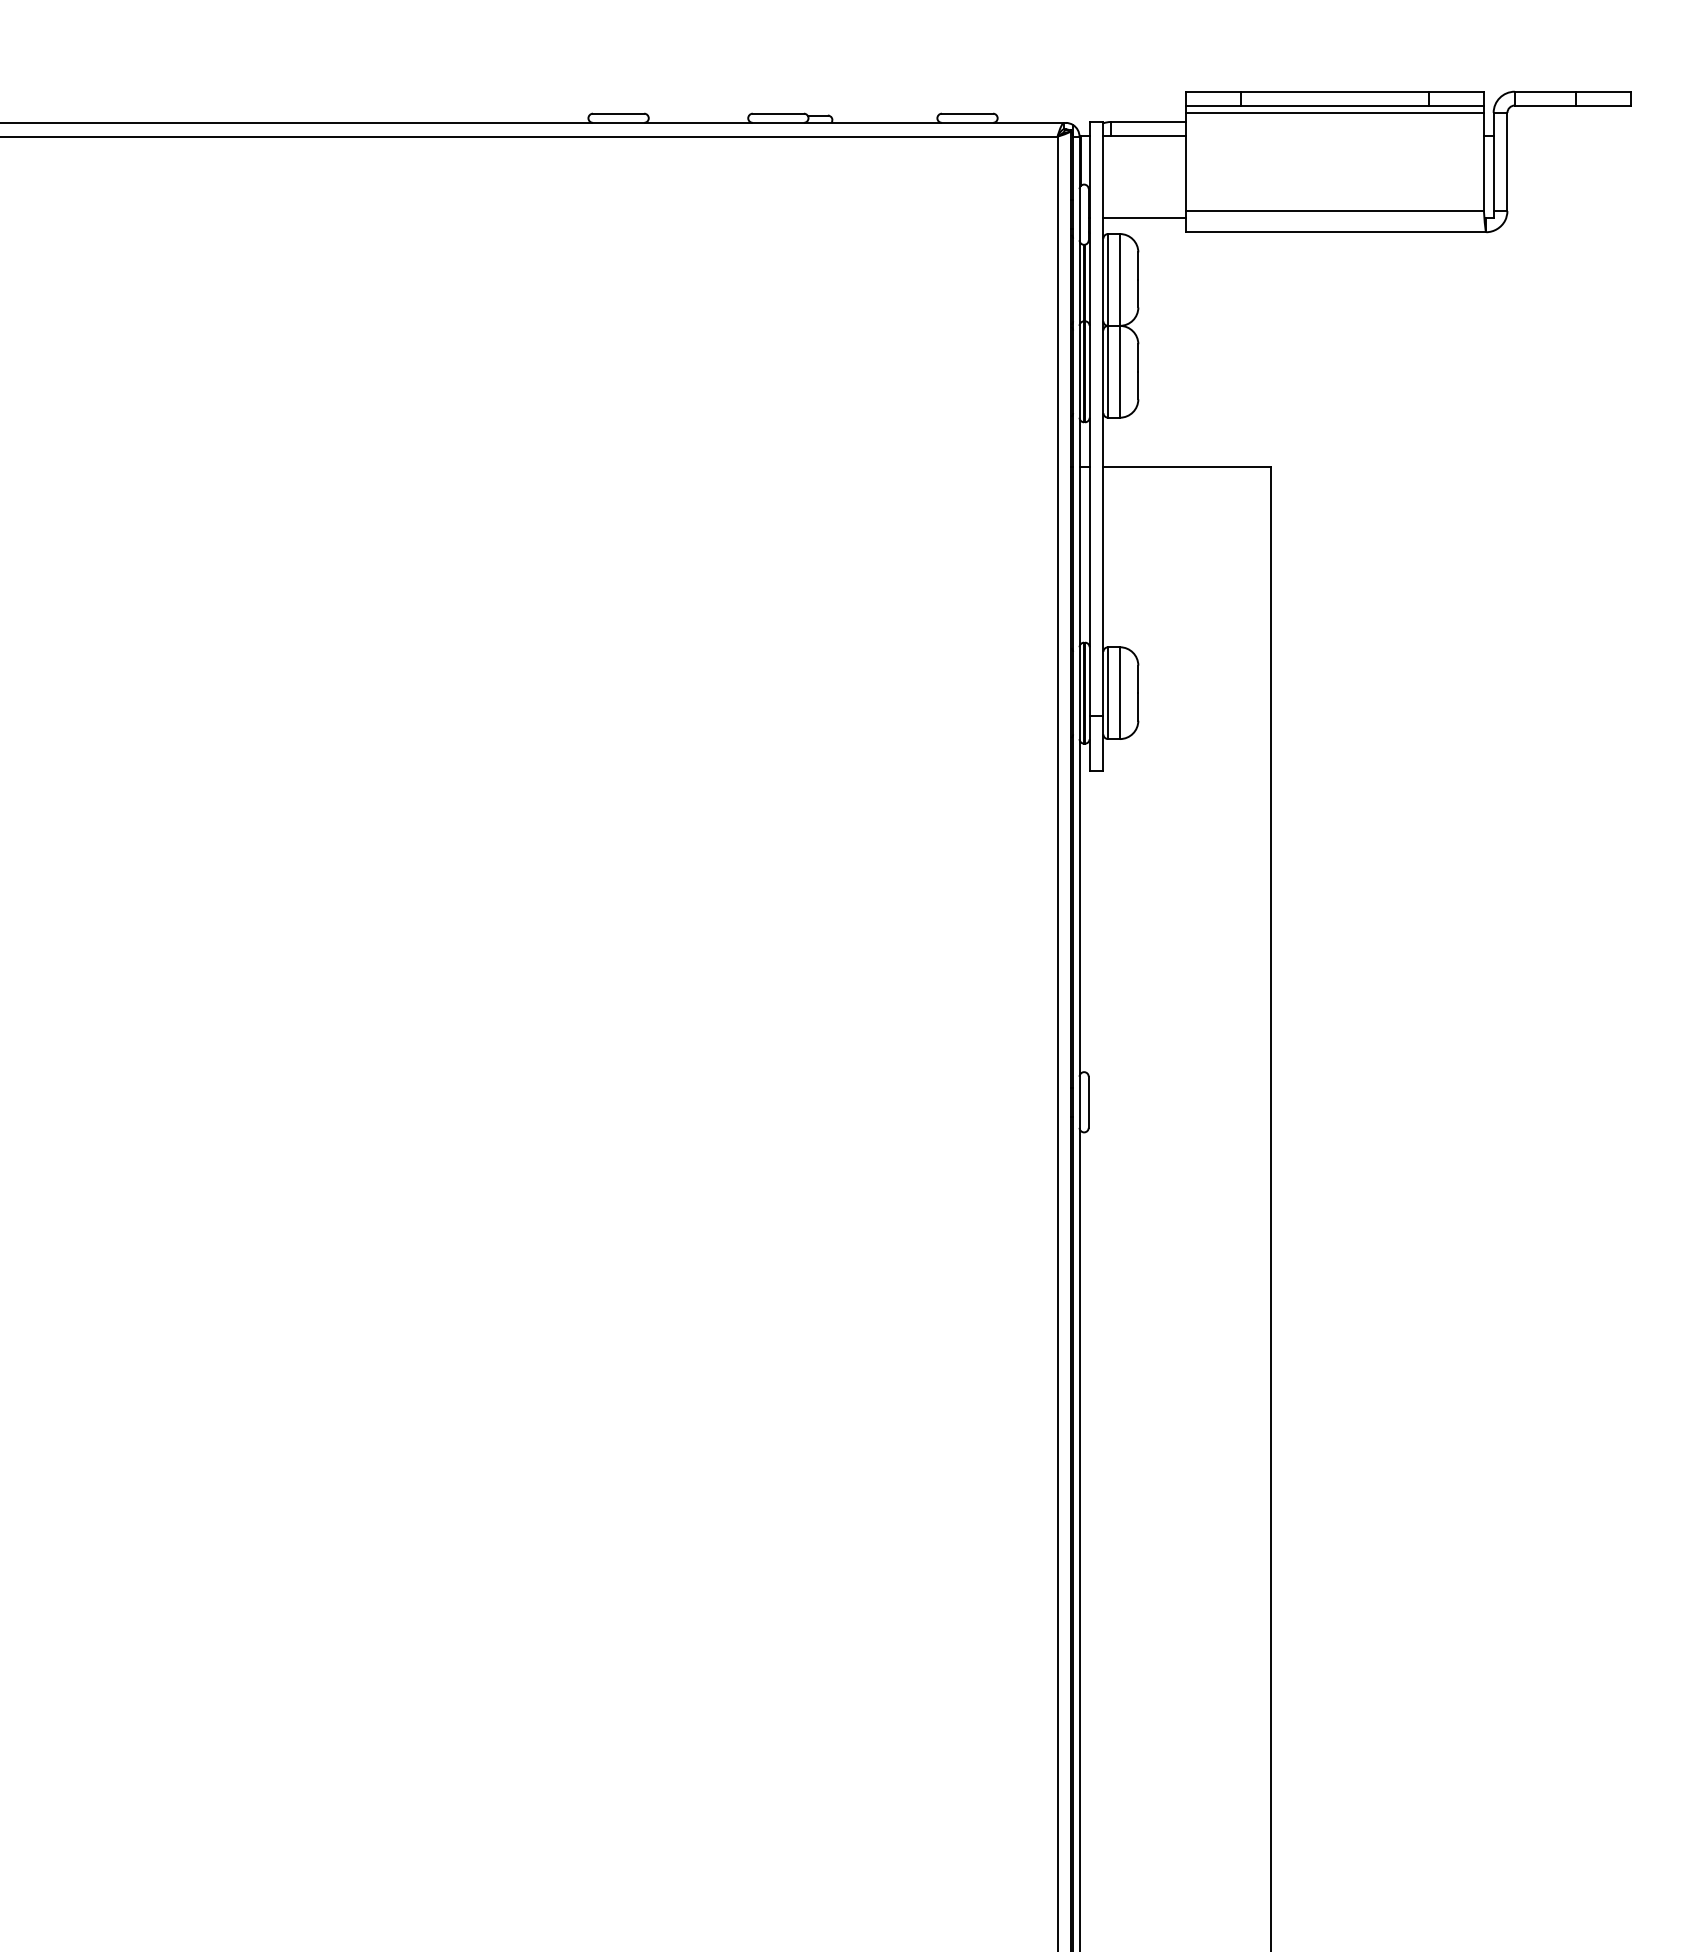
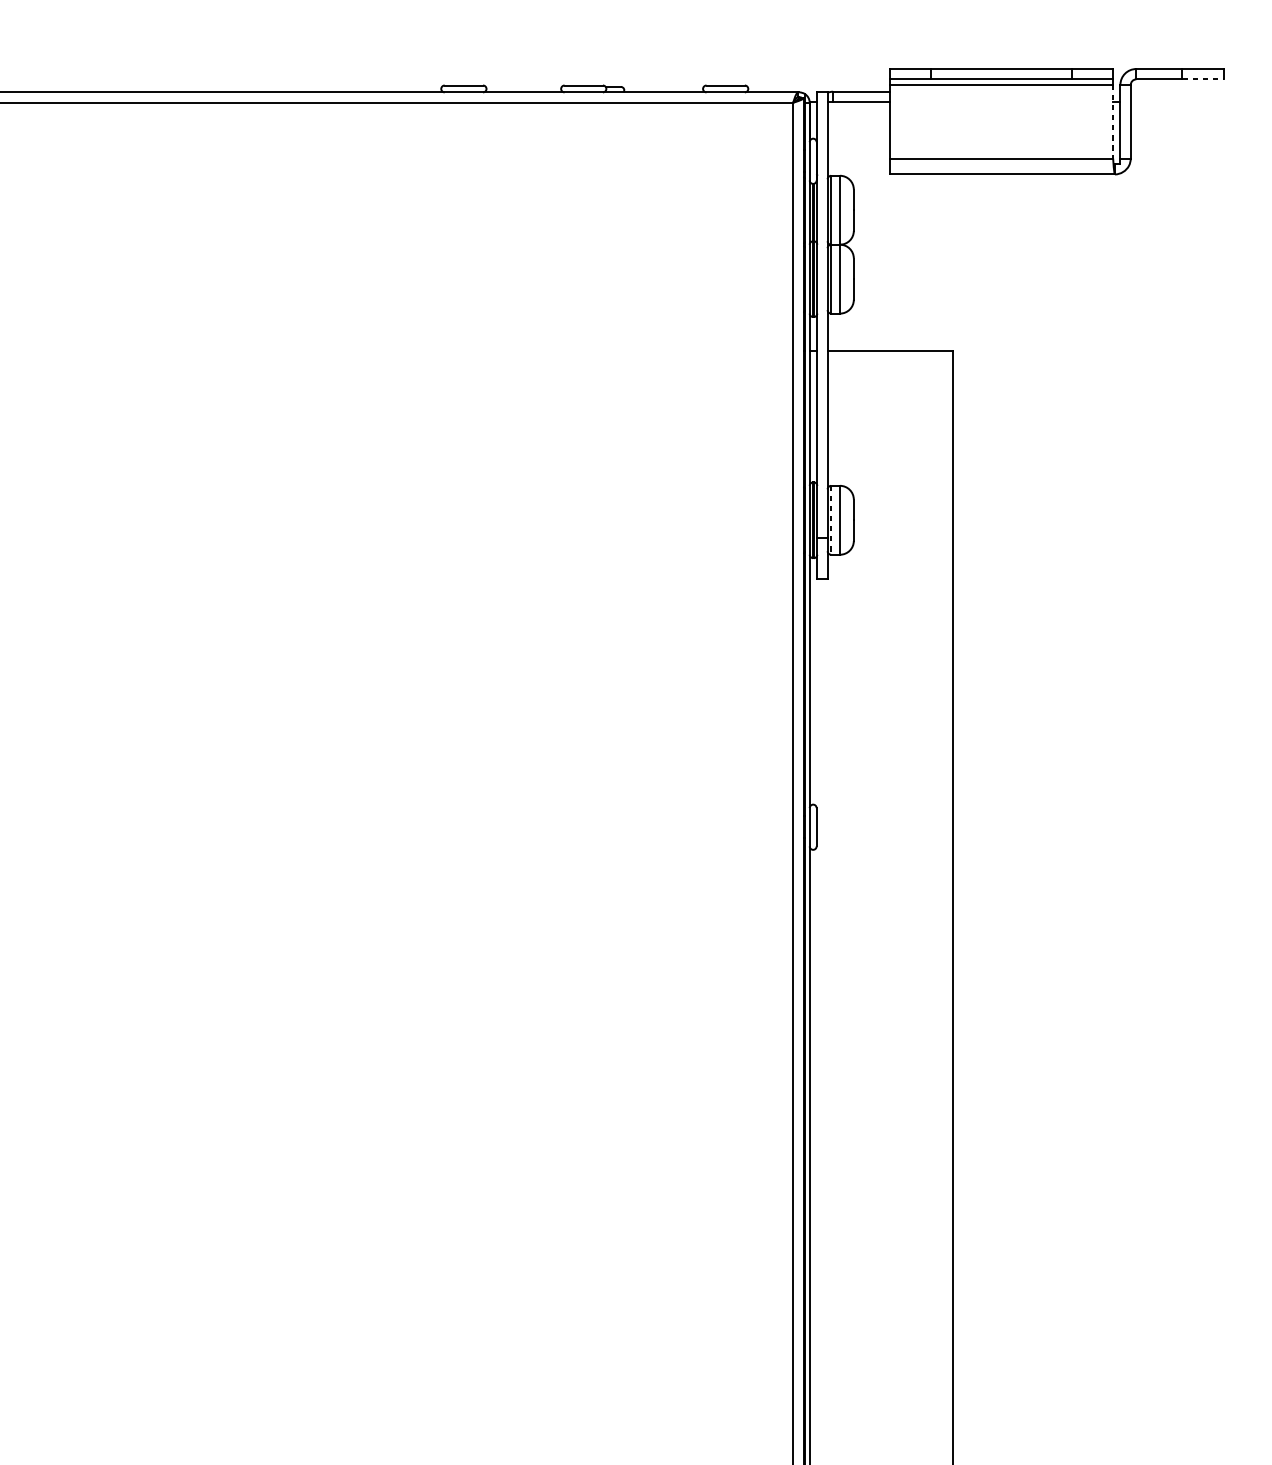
line: (1603, 105) -> (1202, 79), solid -> dashed
line: (1483, 162) -> (1112, 122), solid -> dashed
line: (1144, 218) -> (858, 164), removed
line: (1108, 693) -> (831, 520), solid -> dashed

